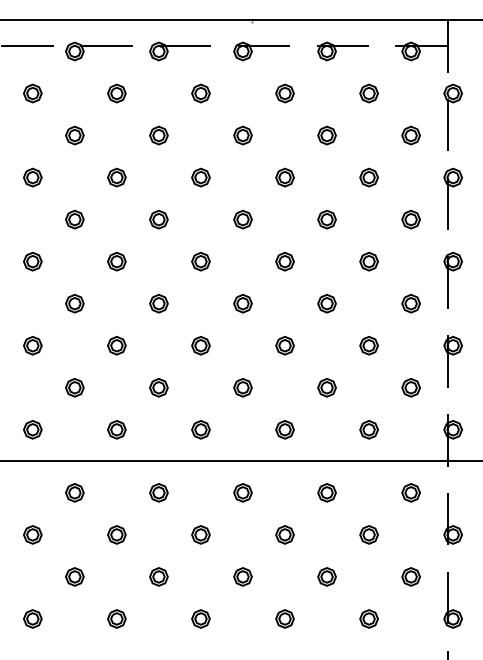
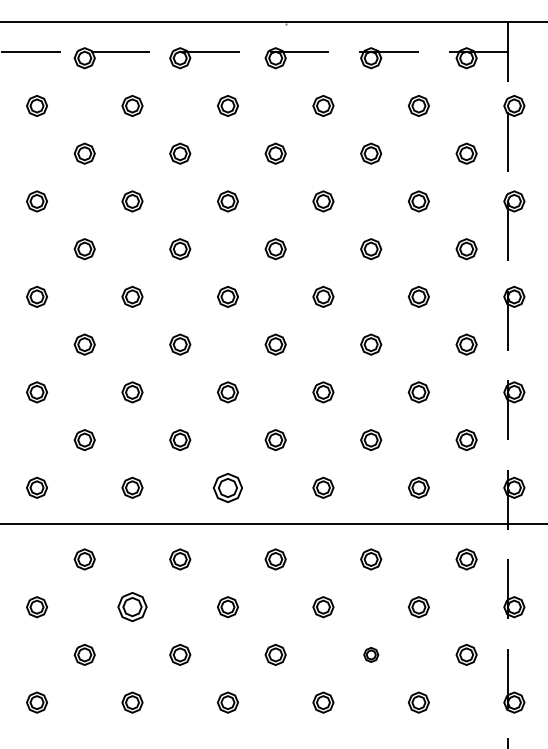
part: (200, 429) -> (227, 487), size x1.4
part: (116, 535) -> (132, 607), size x1.4
part: (327, 576) -> (371, 654), size x0.7

